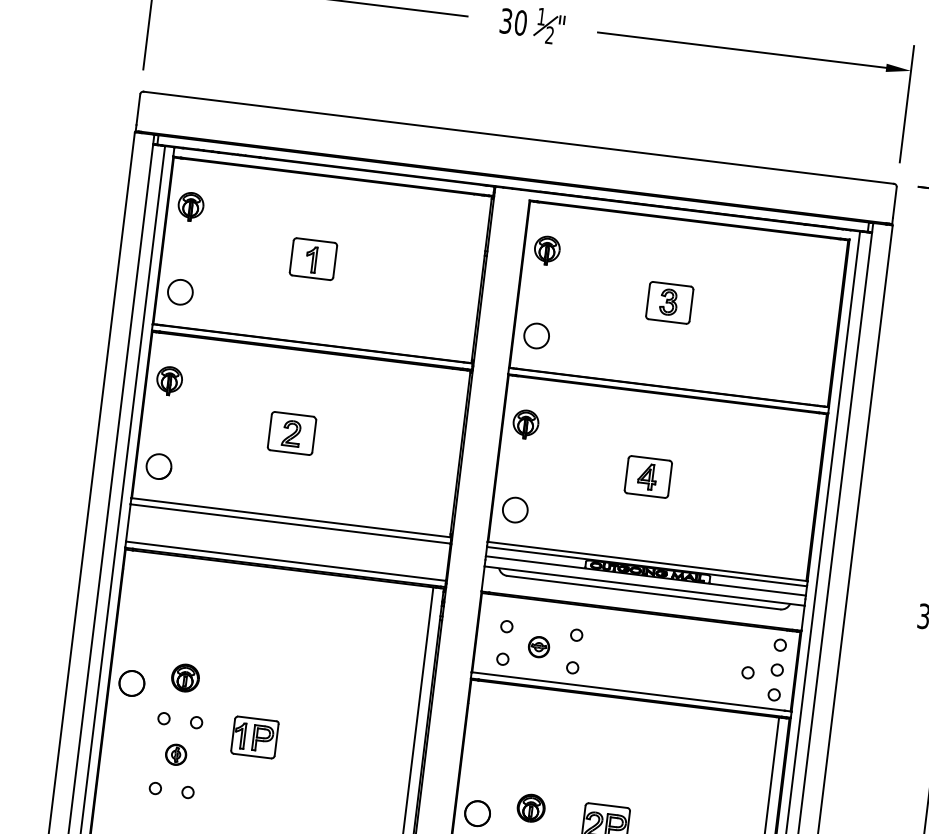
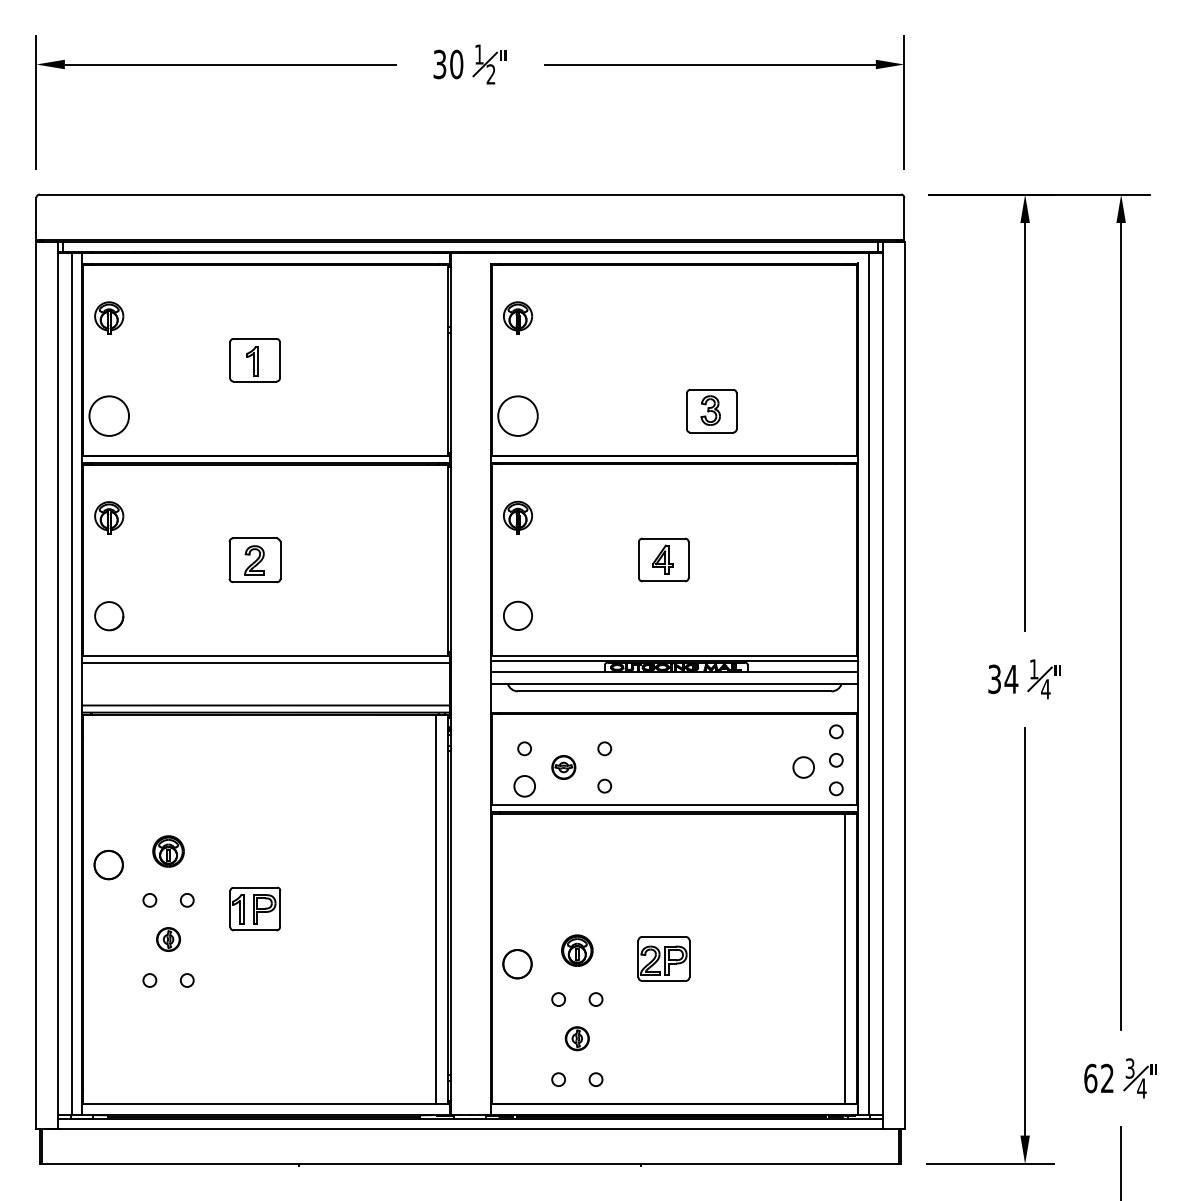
circle: (180, 292) -> (109, 416), size x1.4
part: (669, 303) -> (711, 411), moved
circle: (536, 336) -> (517, 416), size x1.4
circle: (502, 658) -> (524, 785), size x1.6
circle: (747, 672) -> (803, 767), size x1.6

